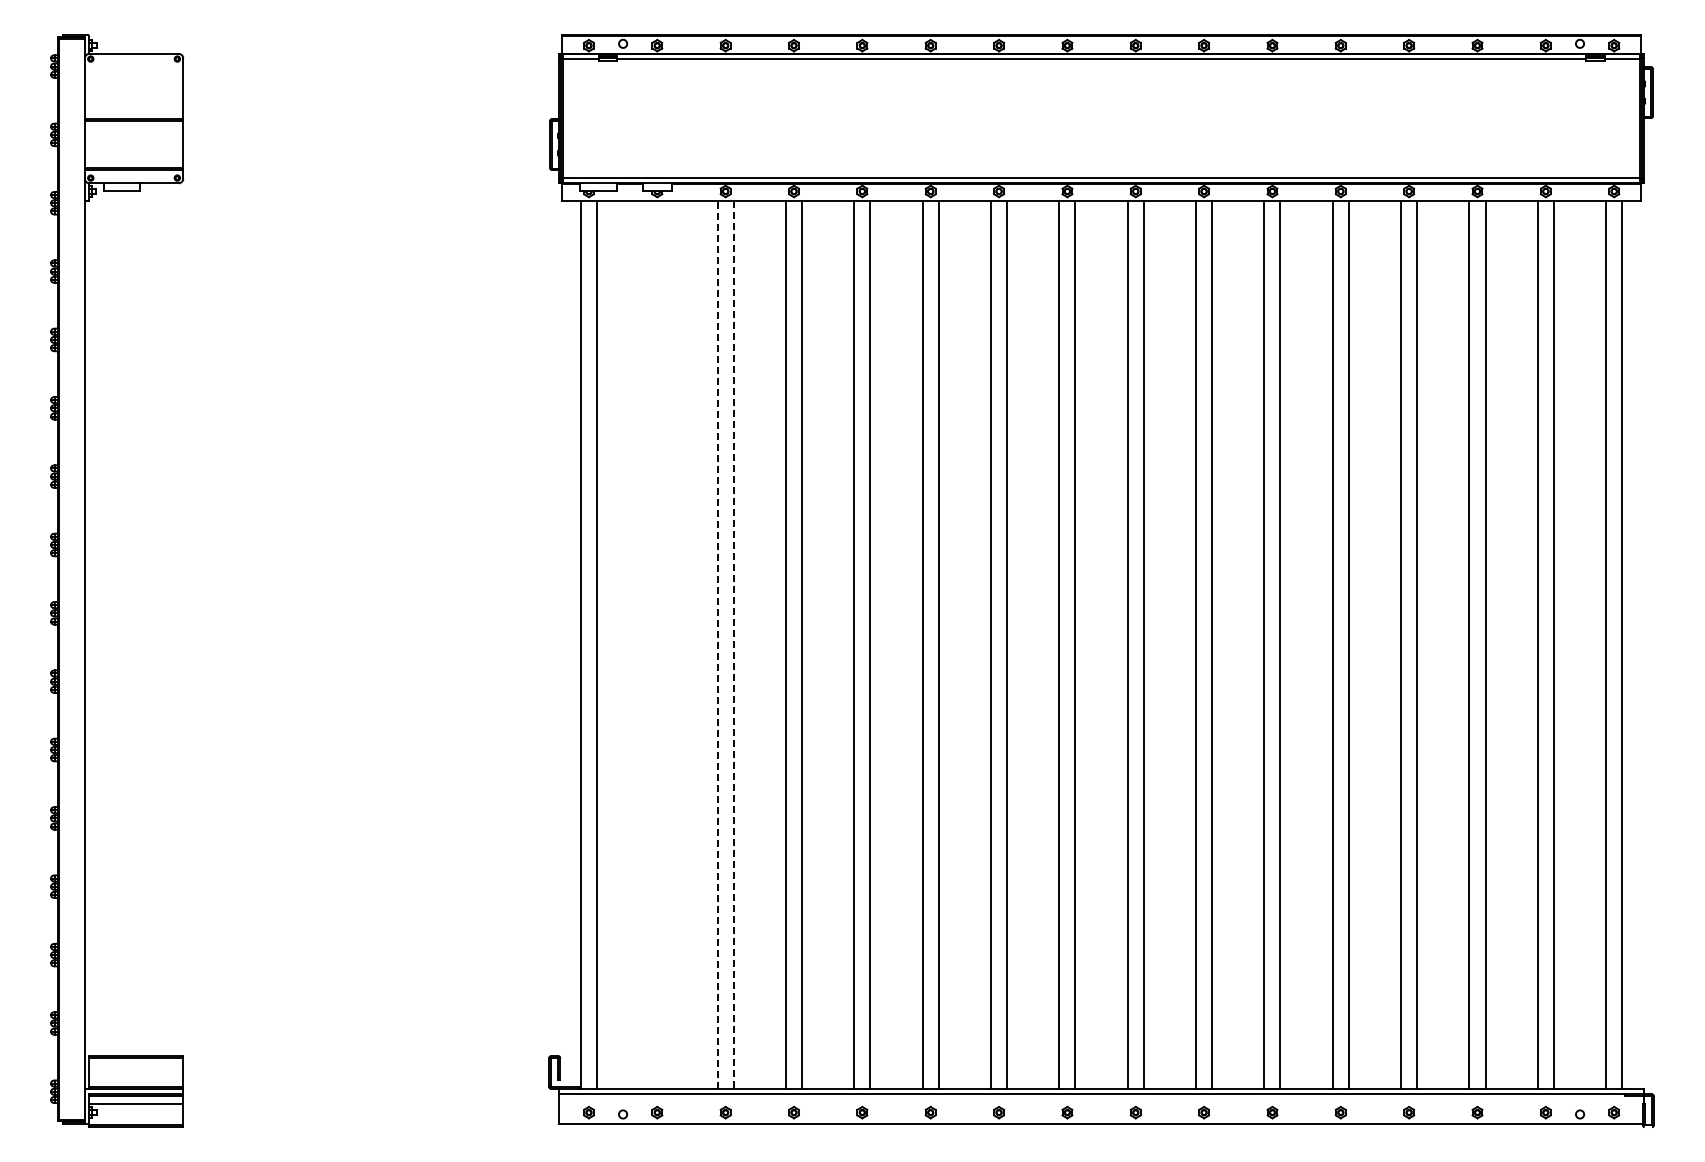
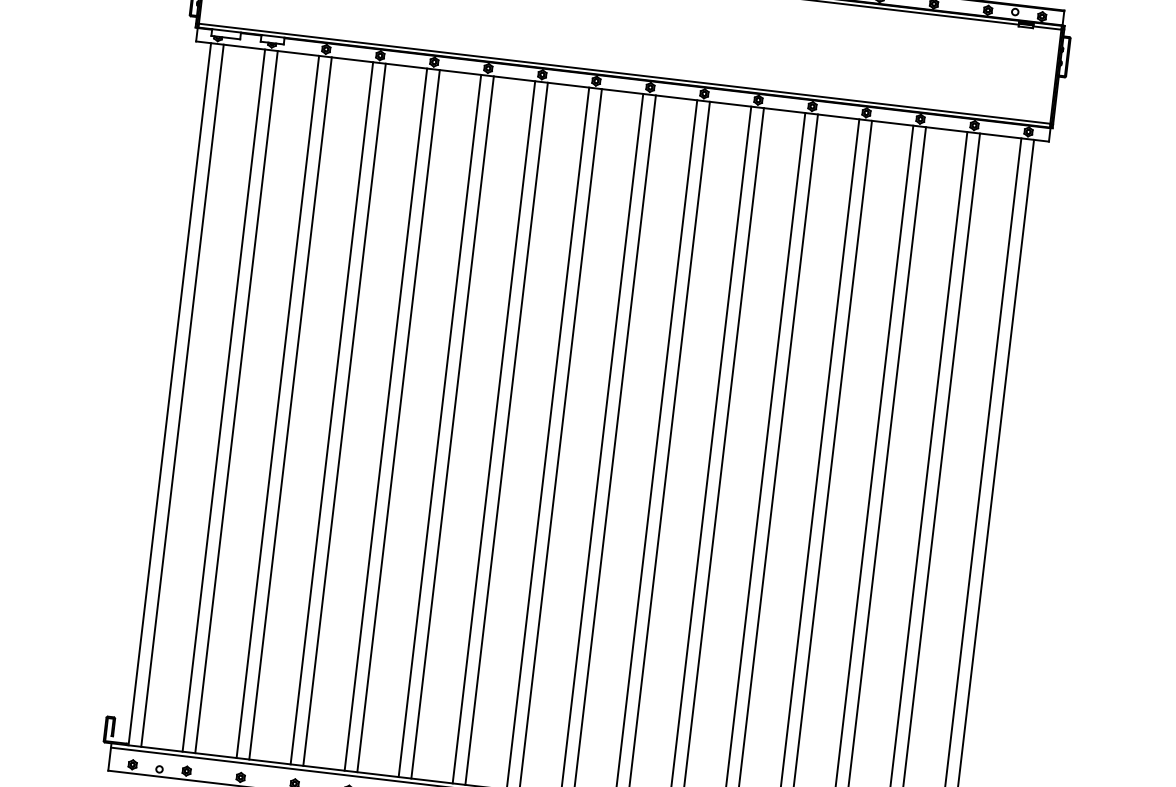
line: (649, 644) -> (224, 400), added
line: (665, 644) -> (236, 401), added
line: (717, 644) -> (277, 406), dashed -> solid
line: (733, 645) -> (290, 408), dashed -> solid

